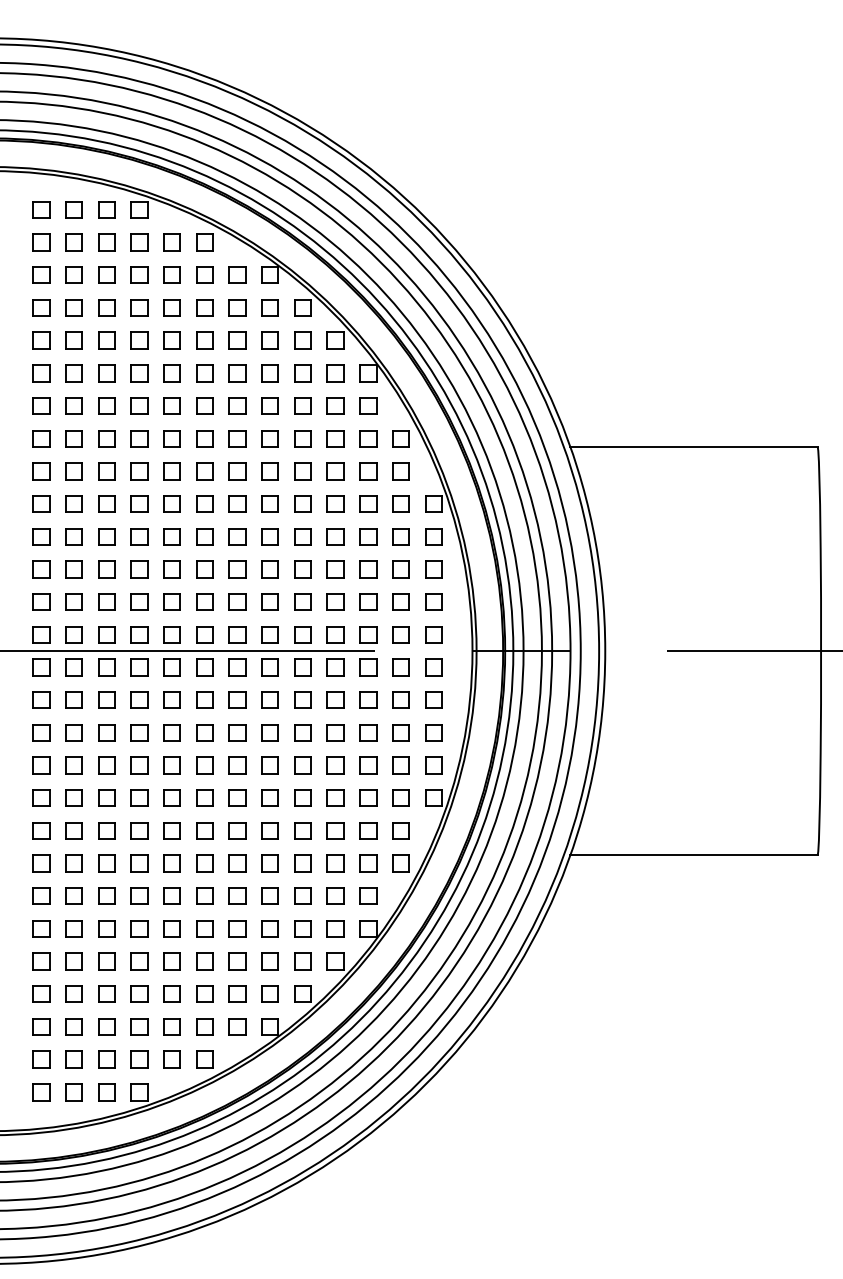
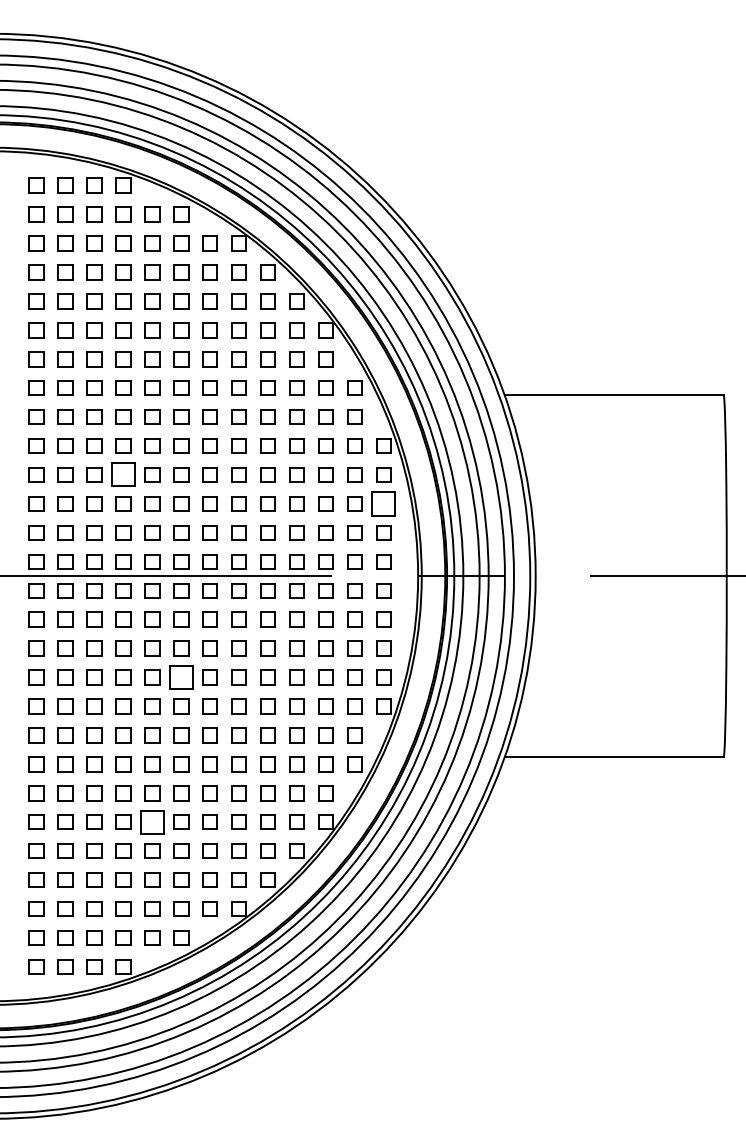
part: (139, 536) -> (123, 474), size x1.6
part: (433, 569) -> (383, 504), size x1.6
part: (204, 765) -> (180, 677), size x1.6
part: (171, 928) -> (151, 821), size x1.6

